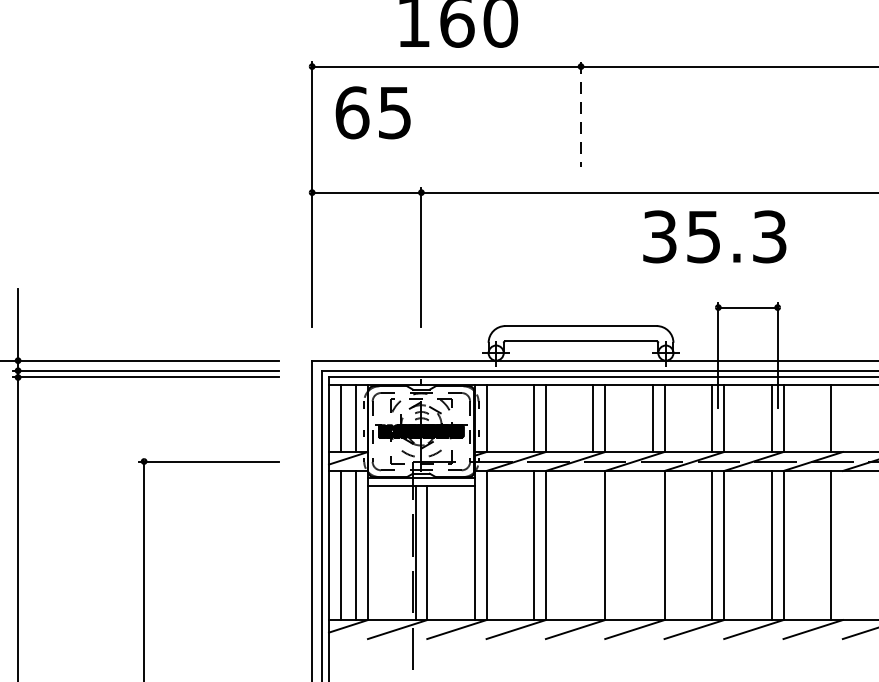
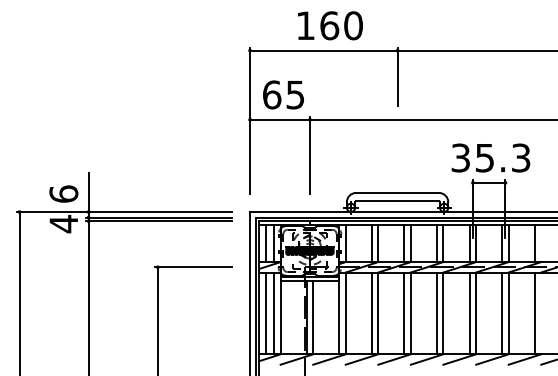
text: (373, 111) -> (283, 94), moved
line: (580, 115) -> (397, 77), dashed -> solid
text: (713, 235) -> (490, 157), moved
line: (593, 545) -> (404, 313), added
line: (651, 545) -> (436, 313), added

